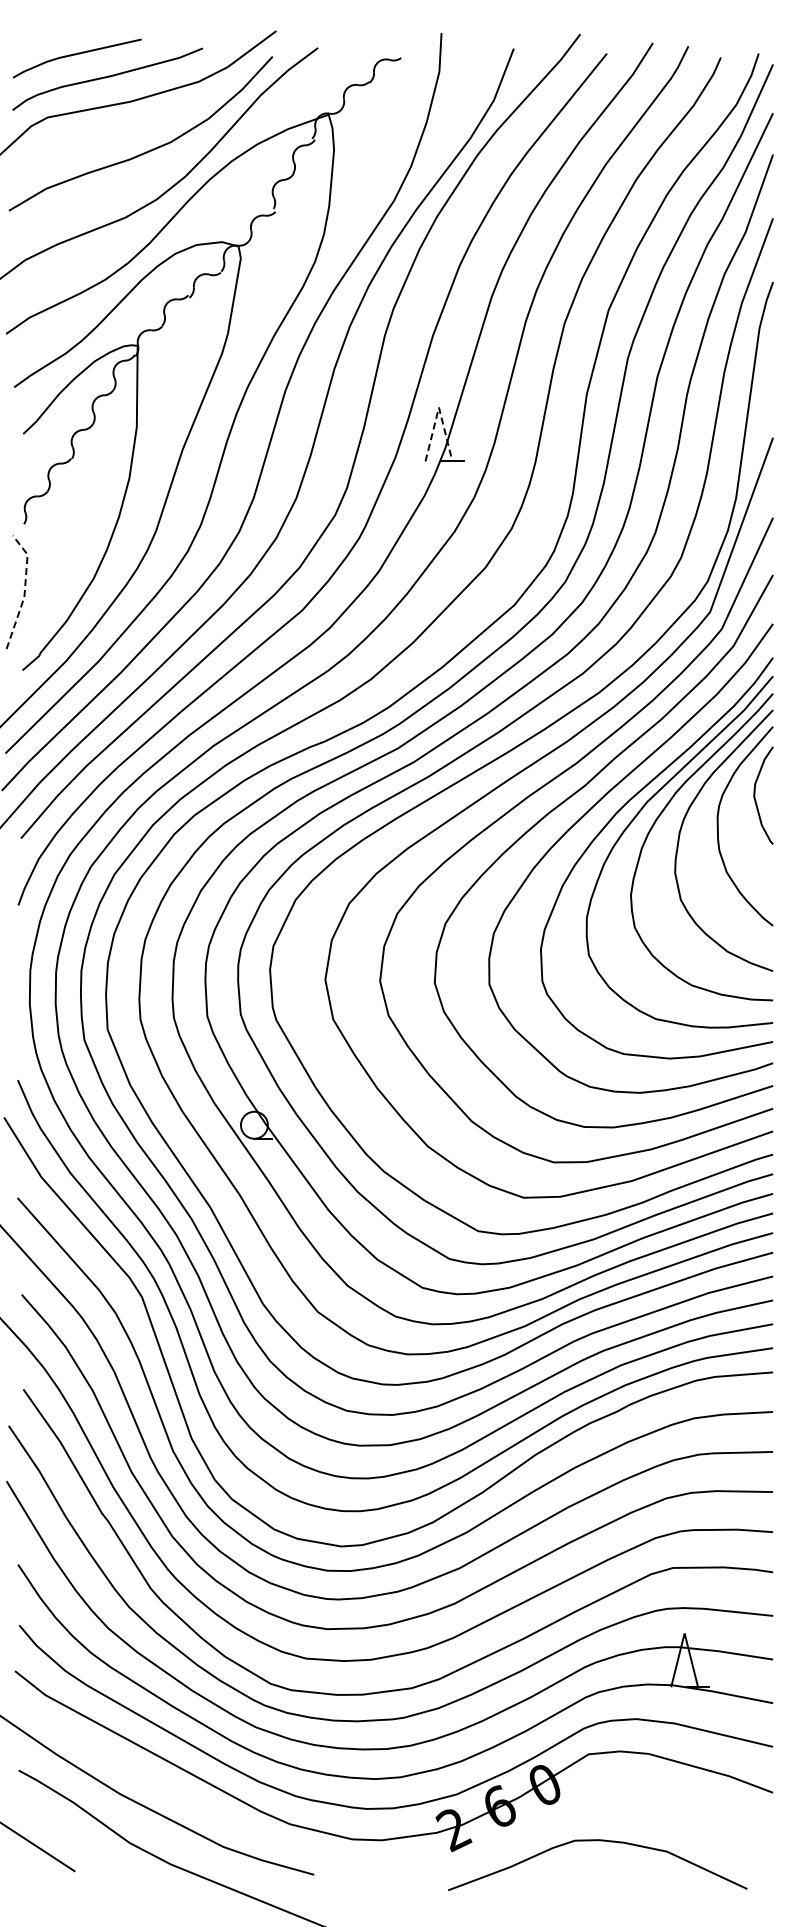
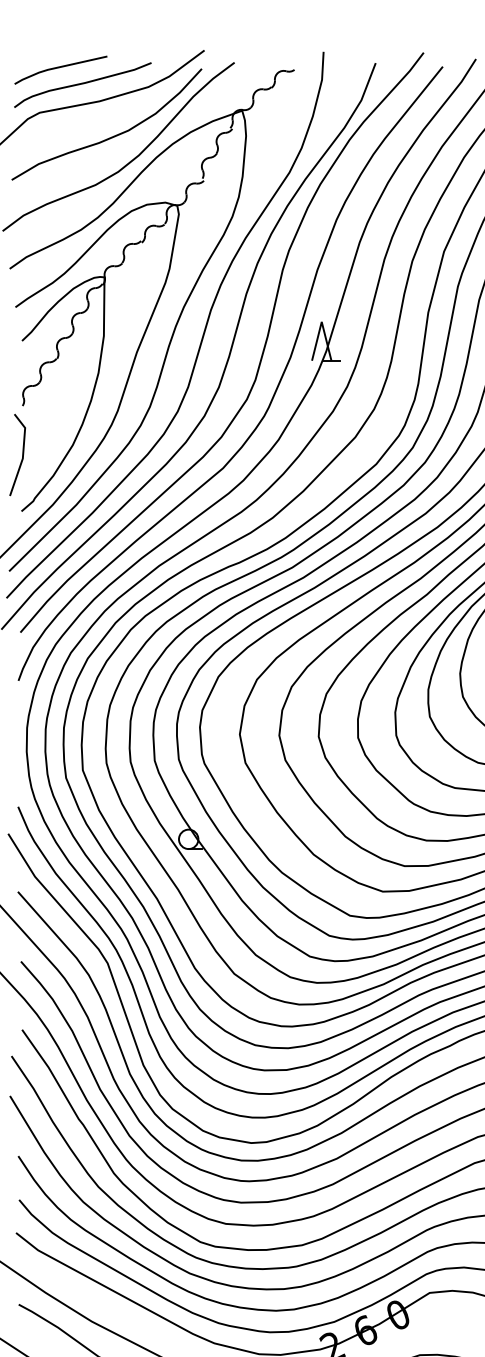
line: (438, 407) -> (321, 321), dashed -> solid
line: (24, 590) -> (22, 453), dashed -> solid

